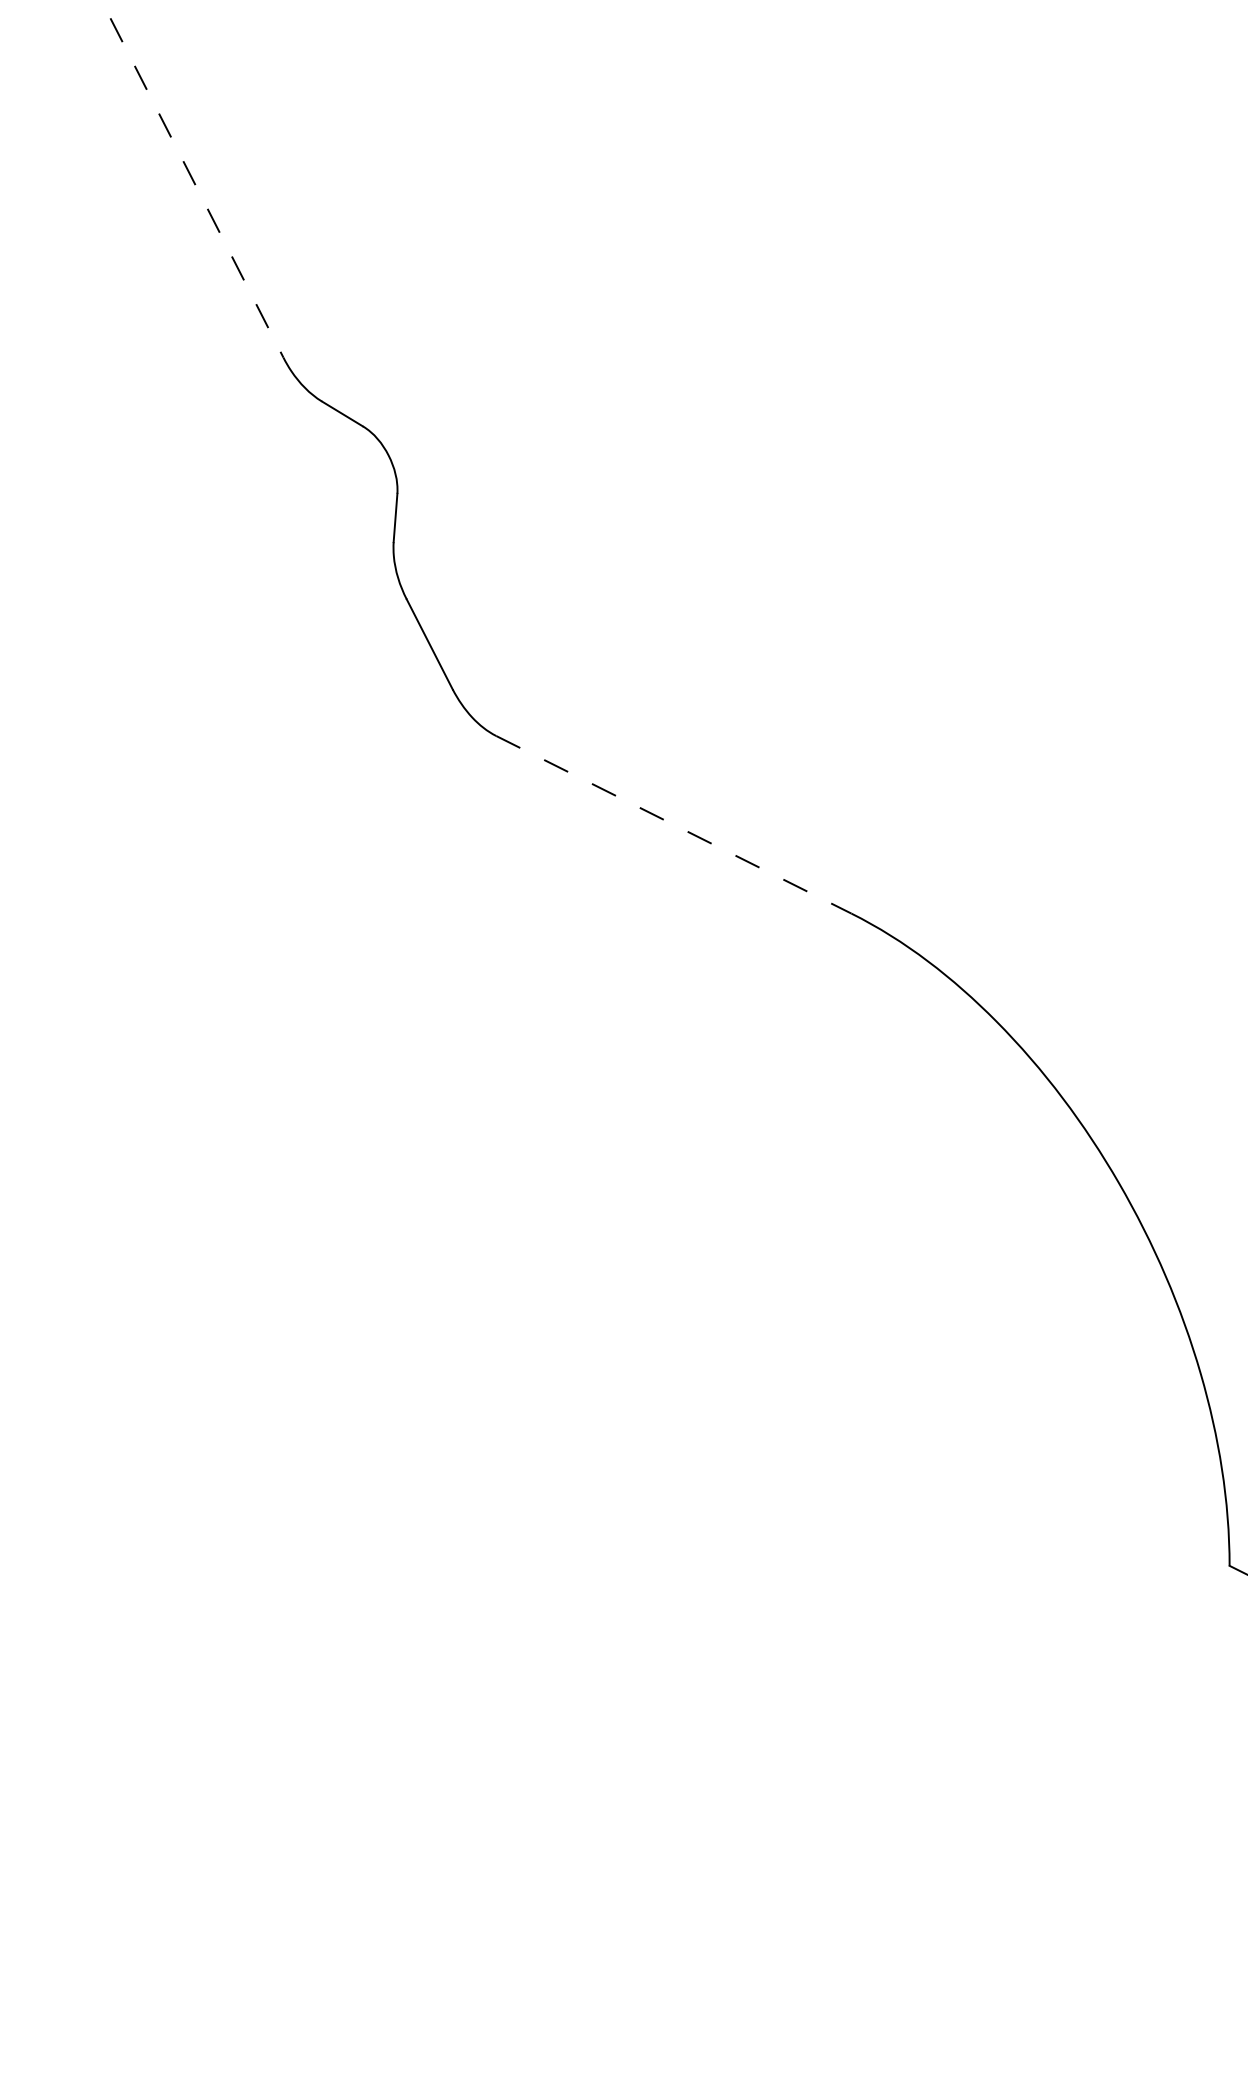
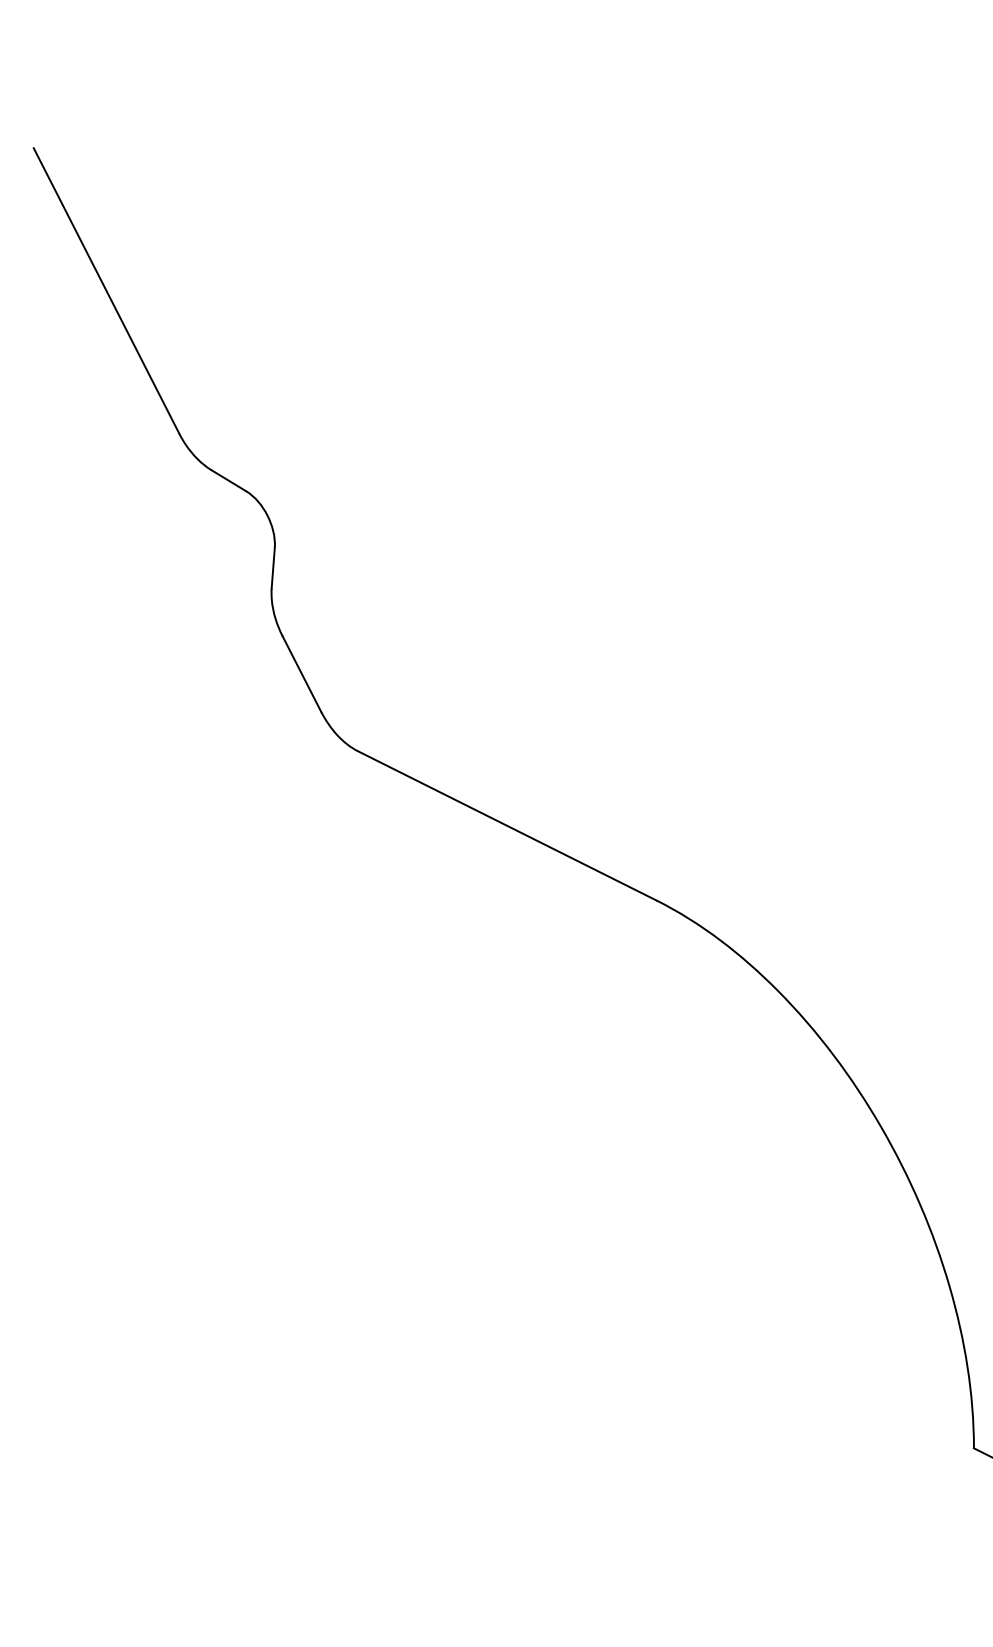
line: (197, 188) -> (106, 291), dashed -> solid
line: (673, 824) -> (506, 825), dashed -> solid

